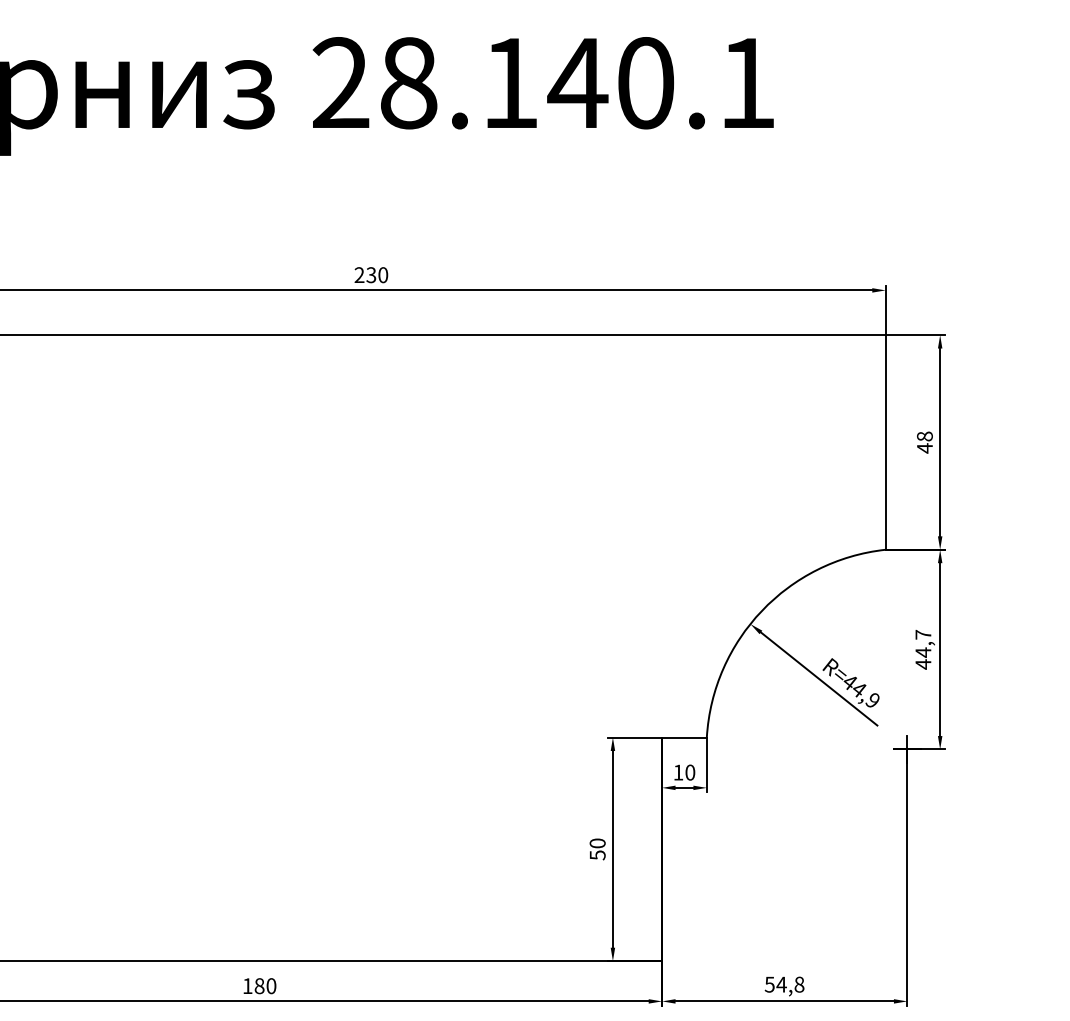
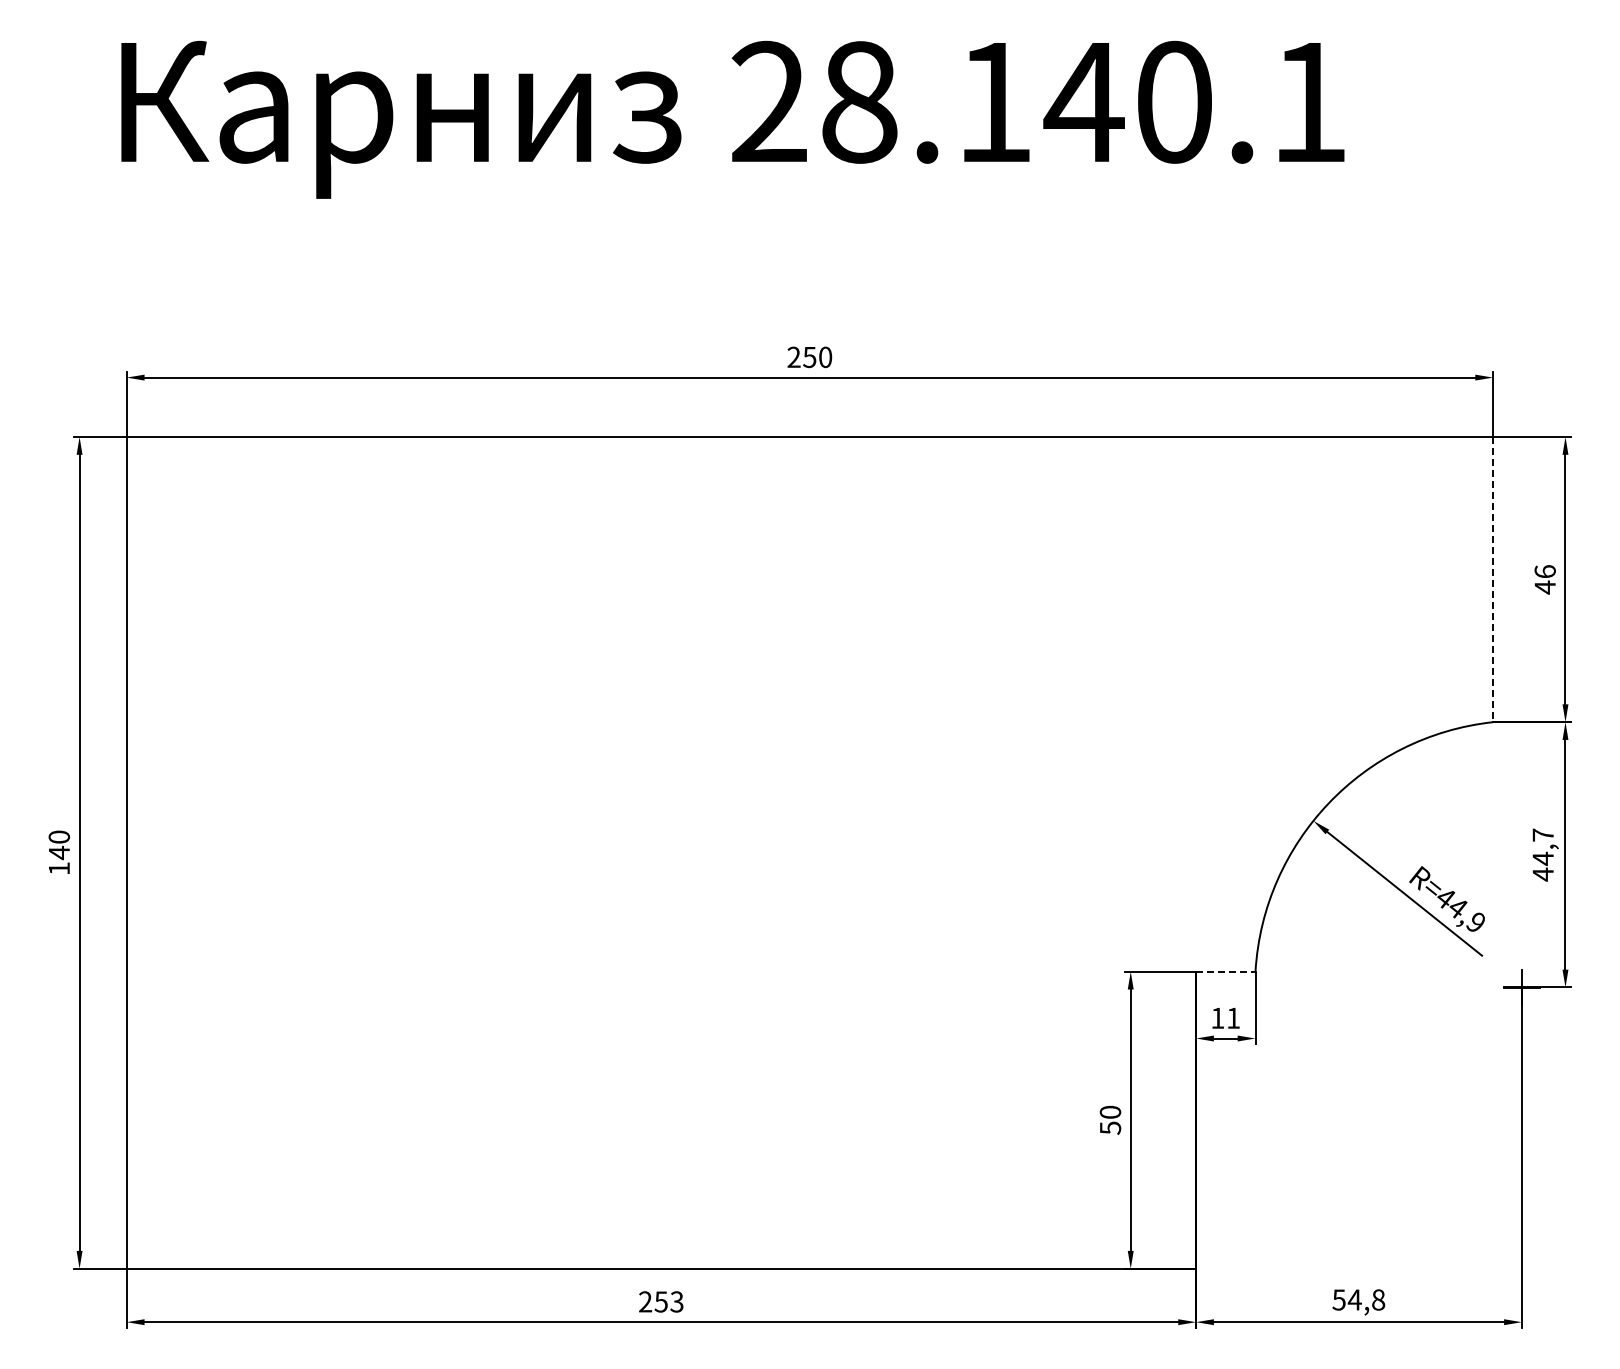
text: (371, 274) -> (810, 356), 230 -> 250
text: (924, 436) -> (1544, 571), 48 -> 46
line: (885, 442) -> (1493, 579), solid -> dashed
line: (684, 737) -> (1225, 971), solid -> dashed
text: (690, 772) -> (1233, 1017), 10 -> 11
text: (259, 985) -> (661, 1301), 180 -> 253

